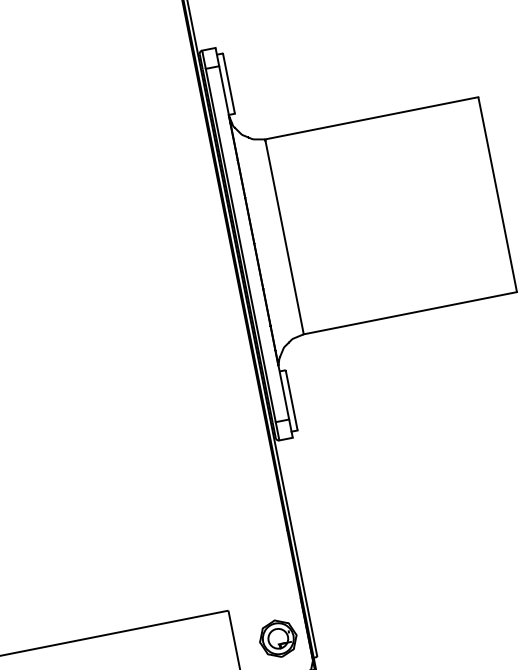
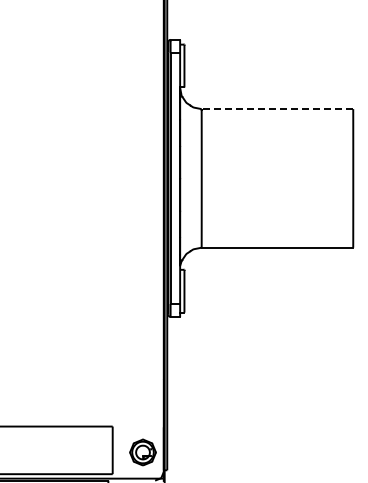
line: (371, 118) -> (277, 109), solid -> dashed

